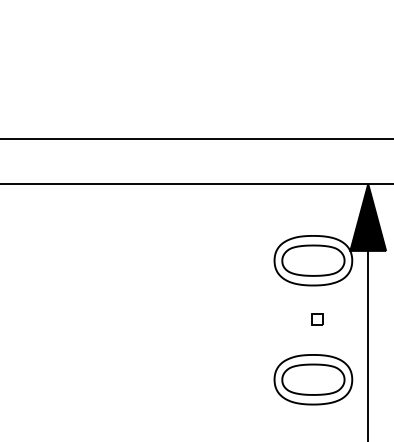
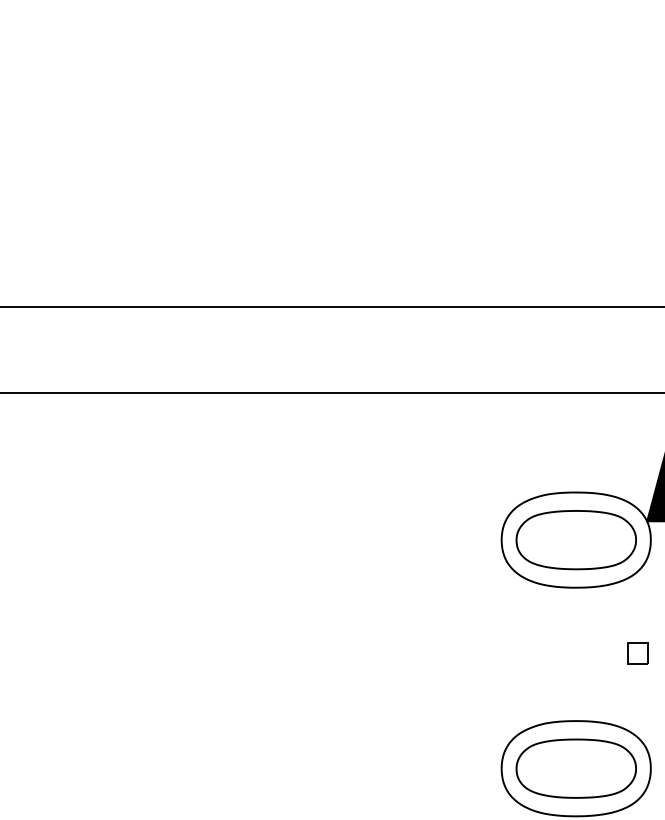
part: (317, 319) -> (637, 653), moved

